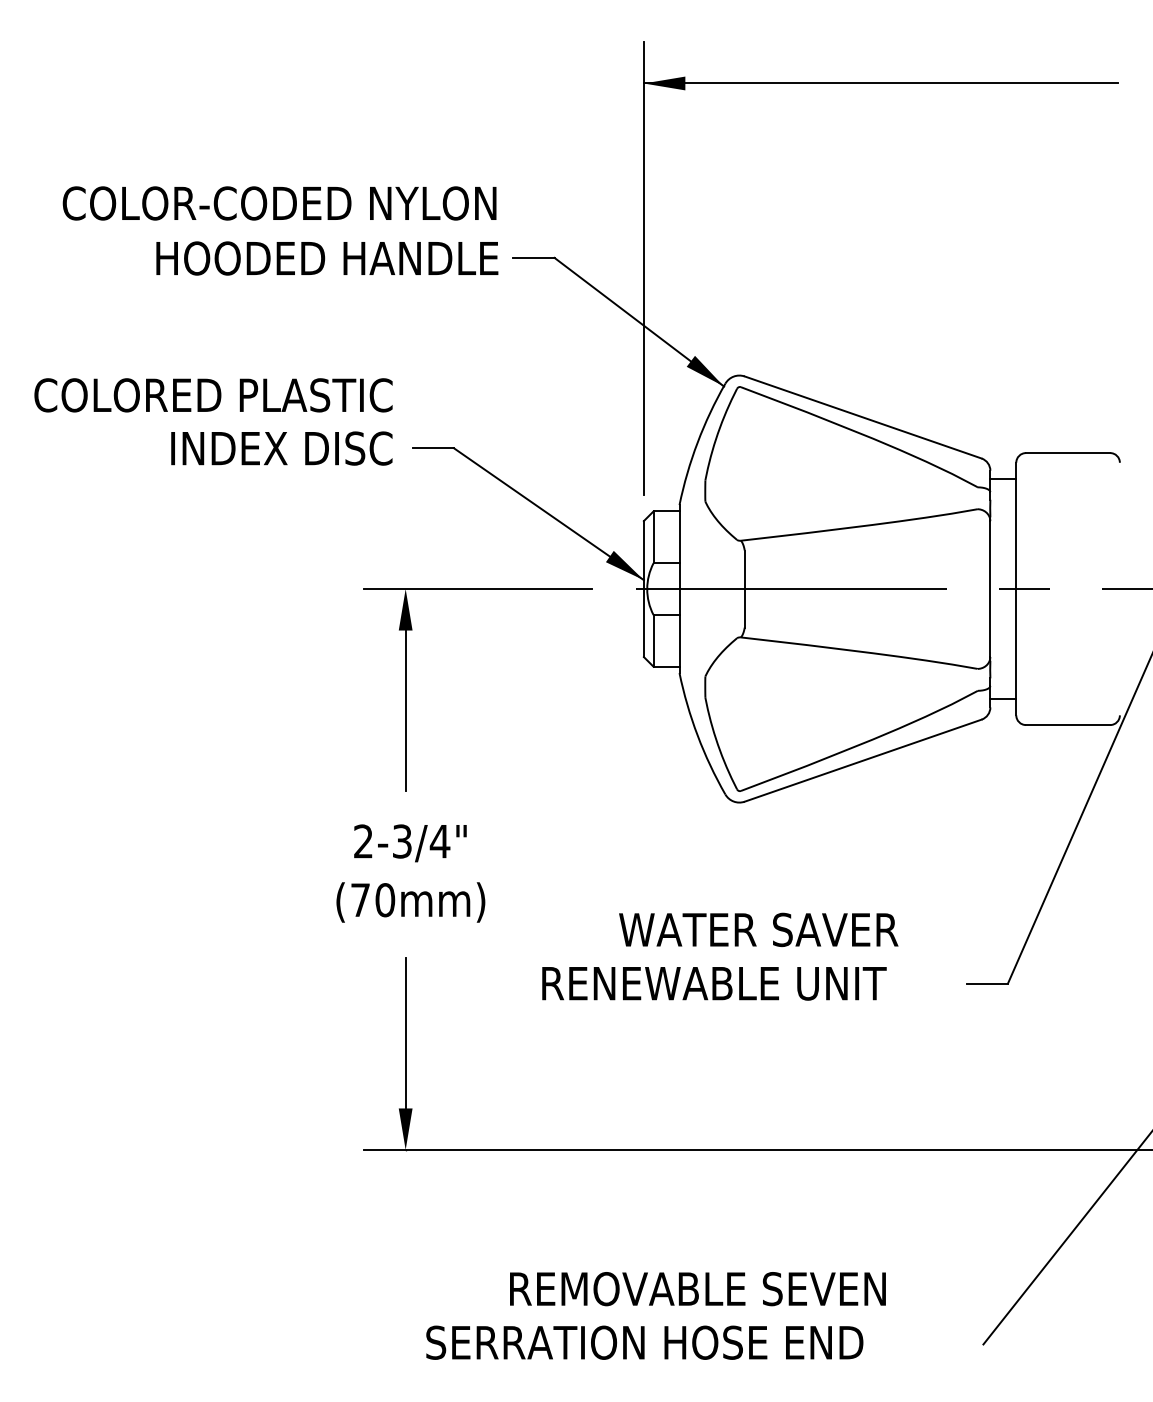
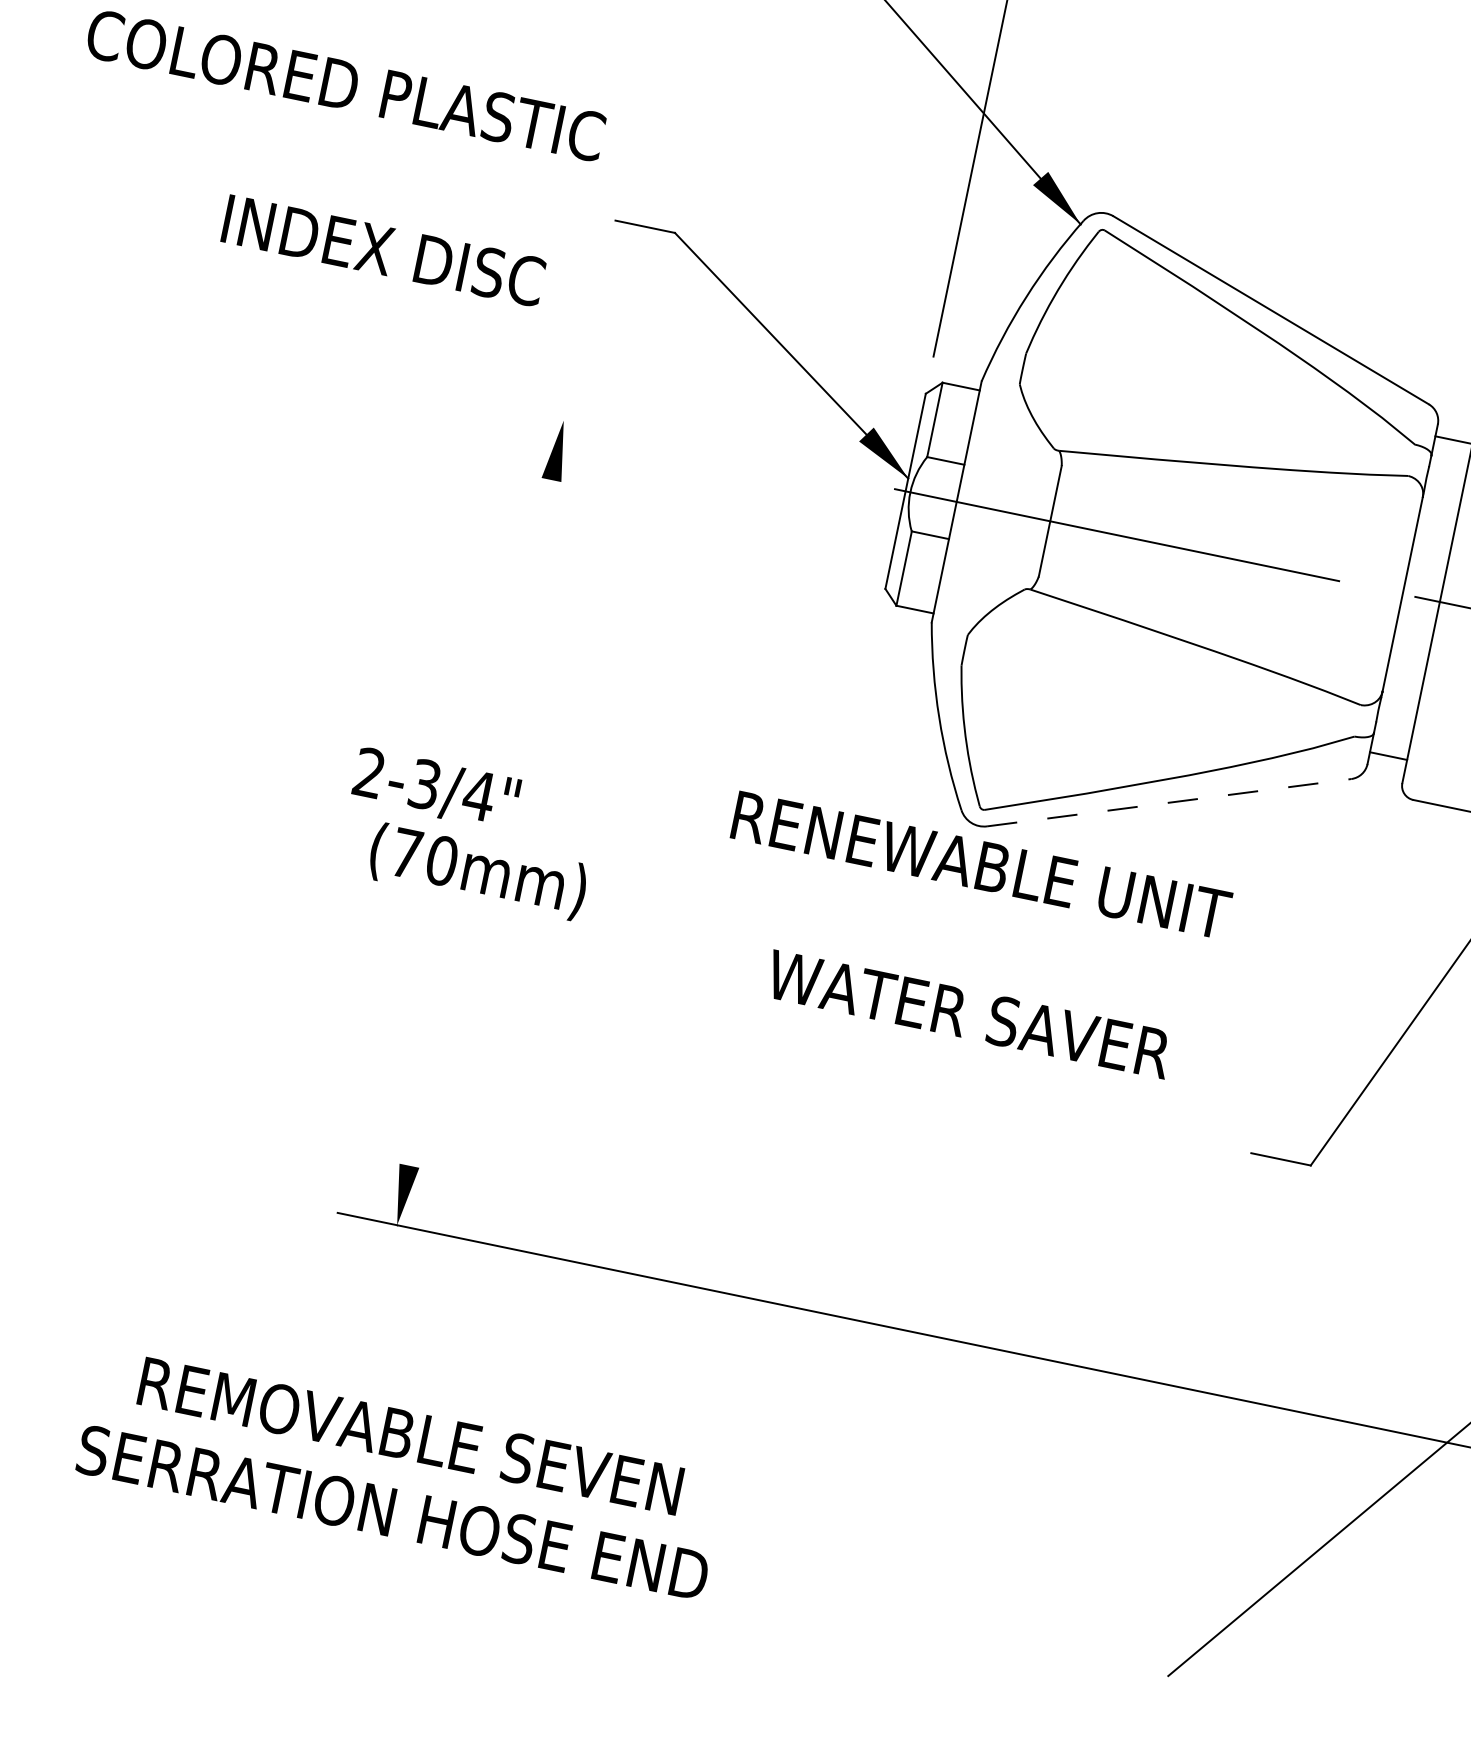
text: (281, 448) -> (383, 250), moved
line: (477, 589) -> (666, 442), removed
line: (405, 710) -> (527, 594), removed
line: (863, 760) -> (1169, 802), solid -> dashed
text: (410, 843) -> (436, 789), moved
text: (714, 983) -> (981, 865), moved
line: (405, 1033) -> (431, 1058), removed
text: (697, 1289) -> (409, 1436), moved
text: (644, 1342) -> (392, 1512), moved

